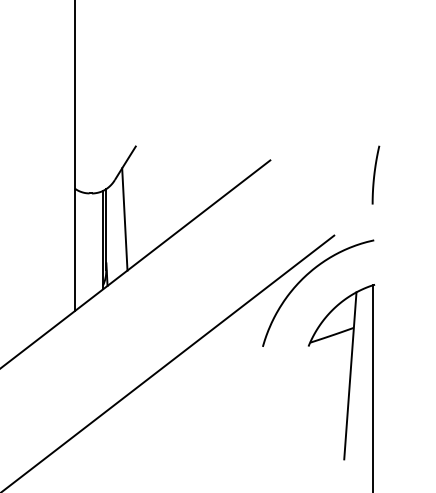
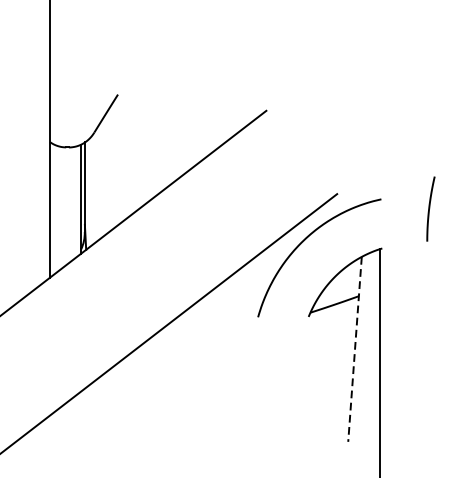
curve: (375, 174) -> (430, 208), moved
line: (124, 219) -> (104, 176), removed
line: (350, 375) -> (355, 348), solid -> dashed

